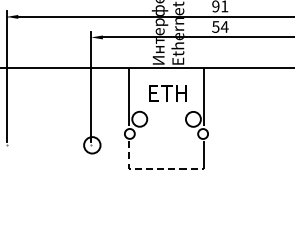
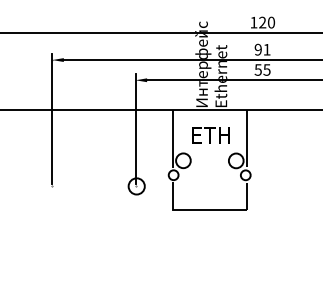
text: (224, 26) -> (266, 69), 54 -> 55
line: (152, 168) -> (195, 209), dashed -> solid

